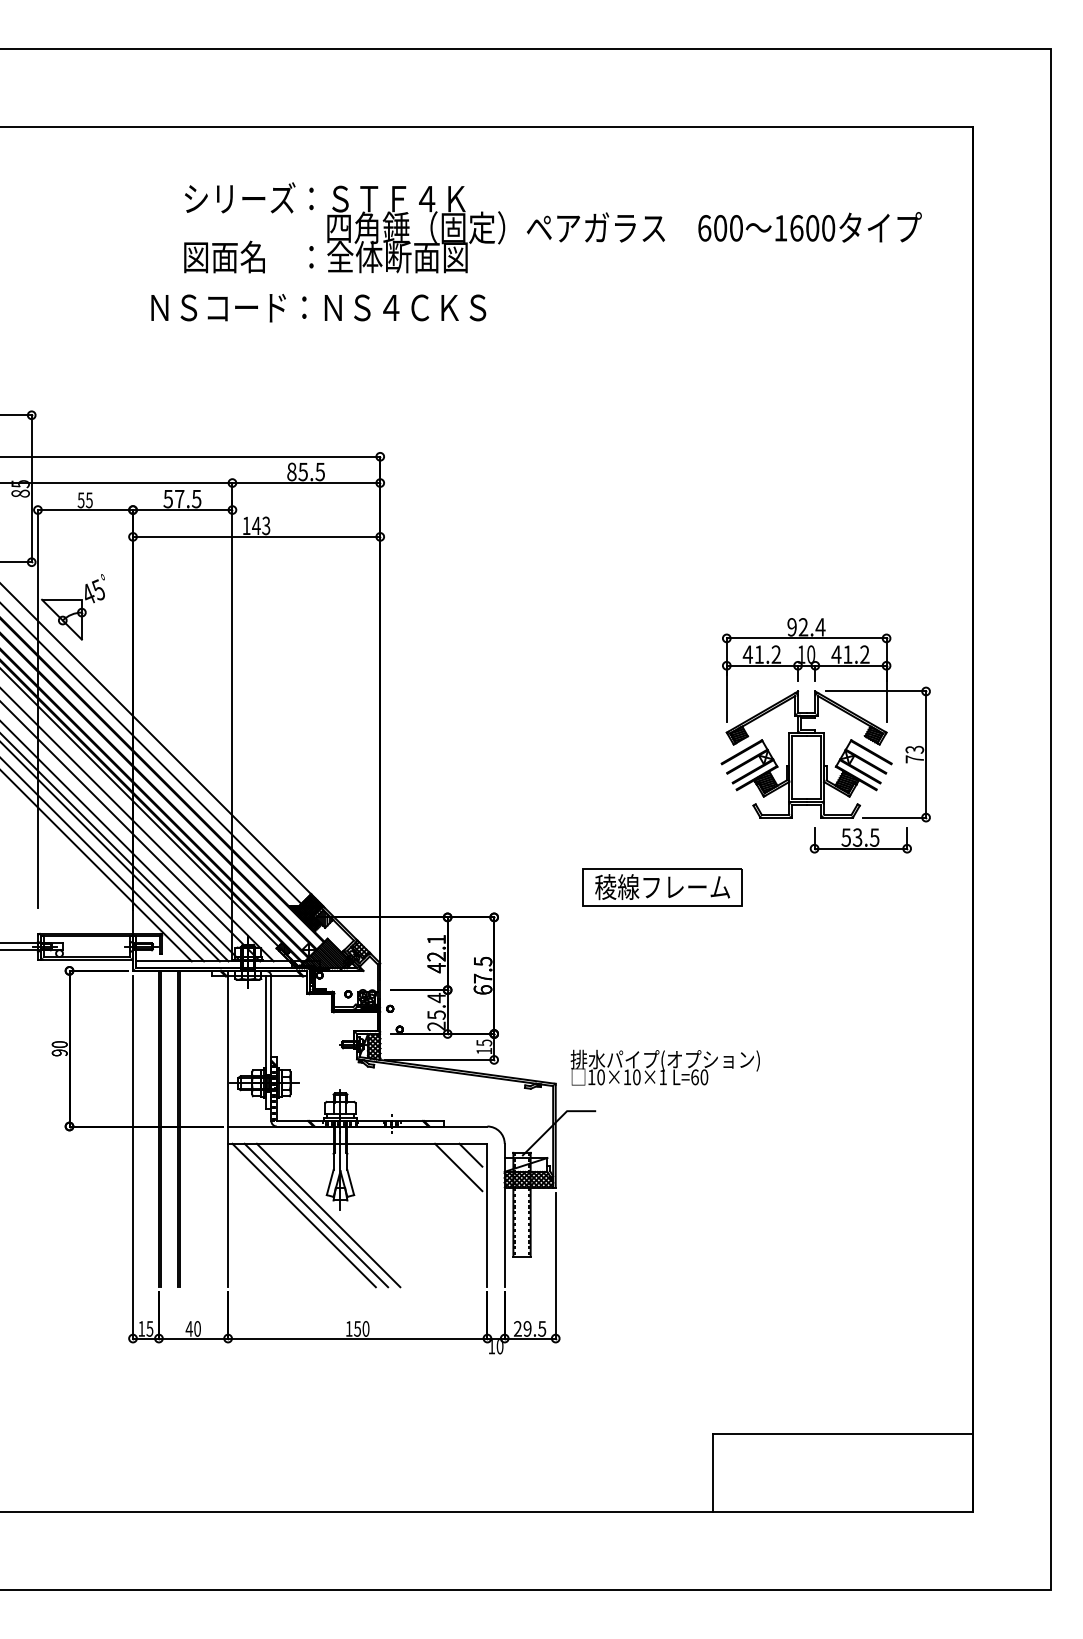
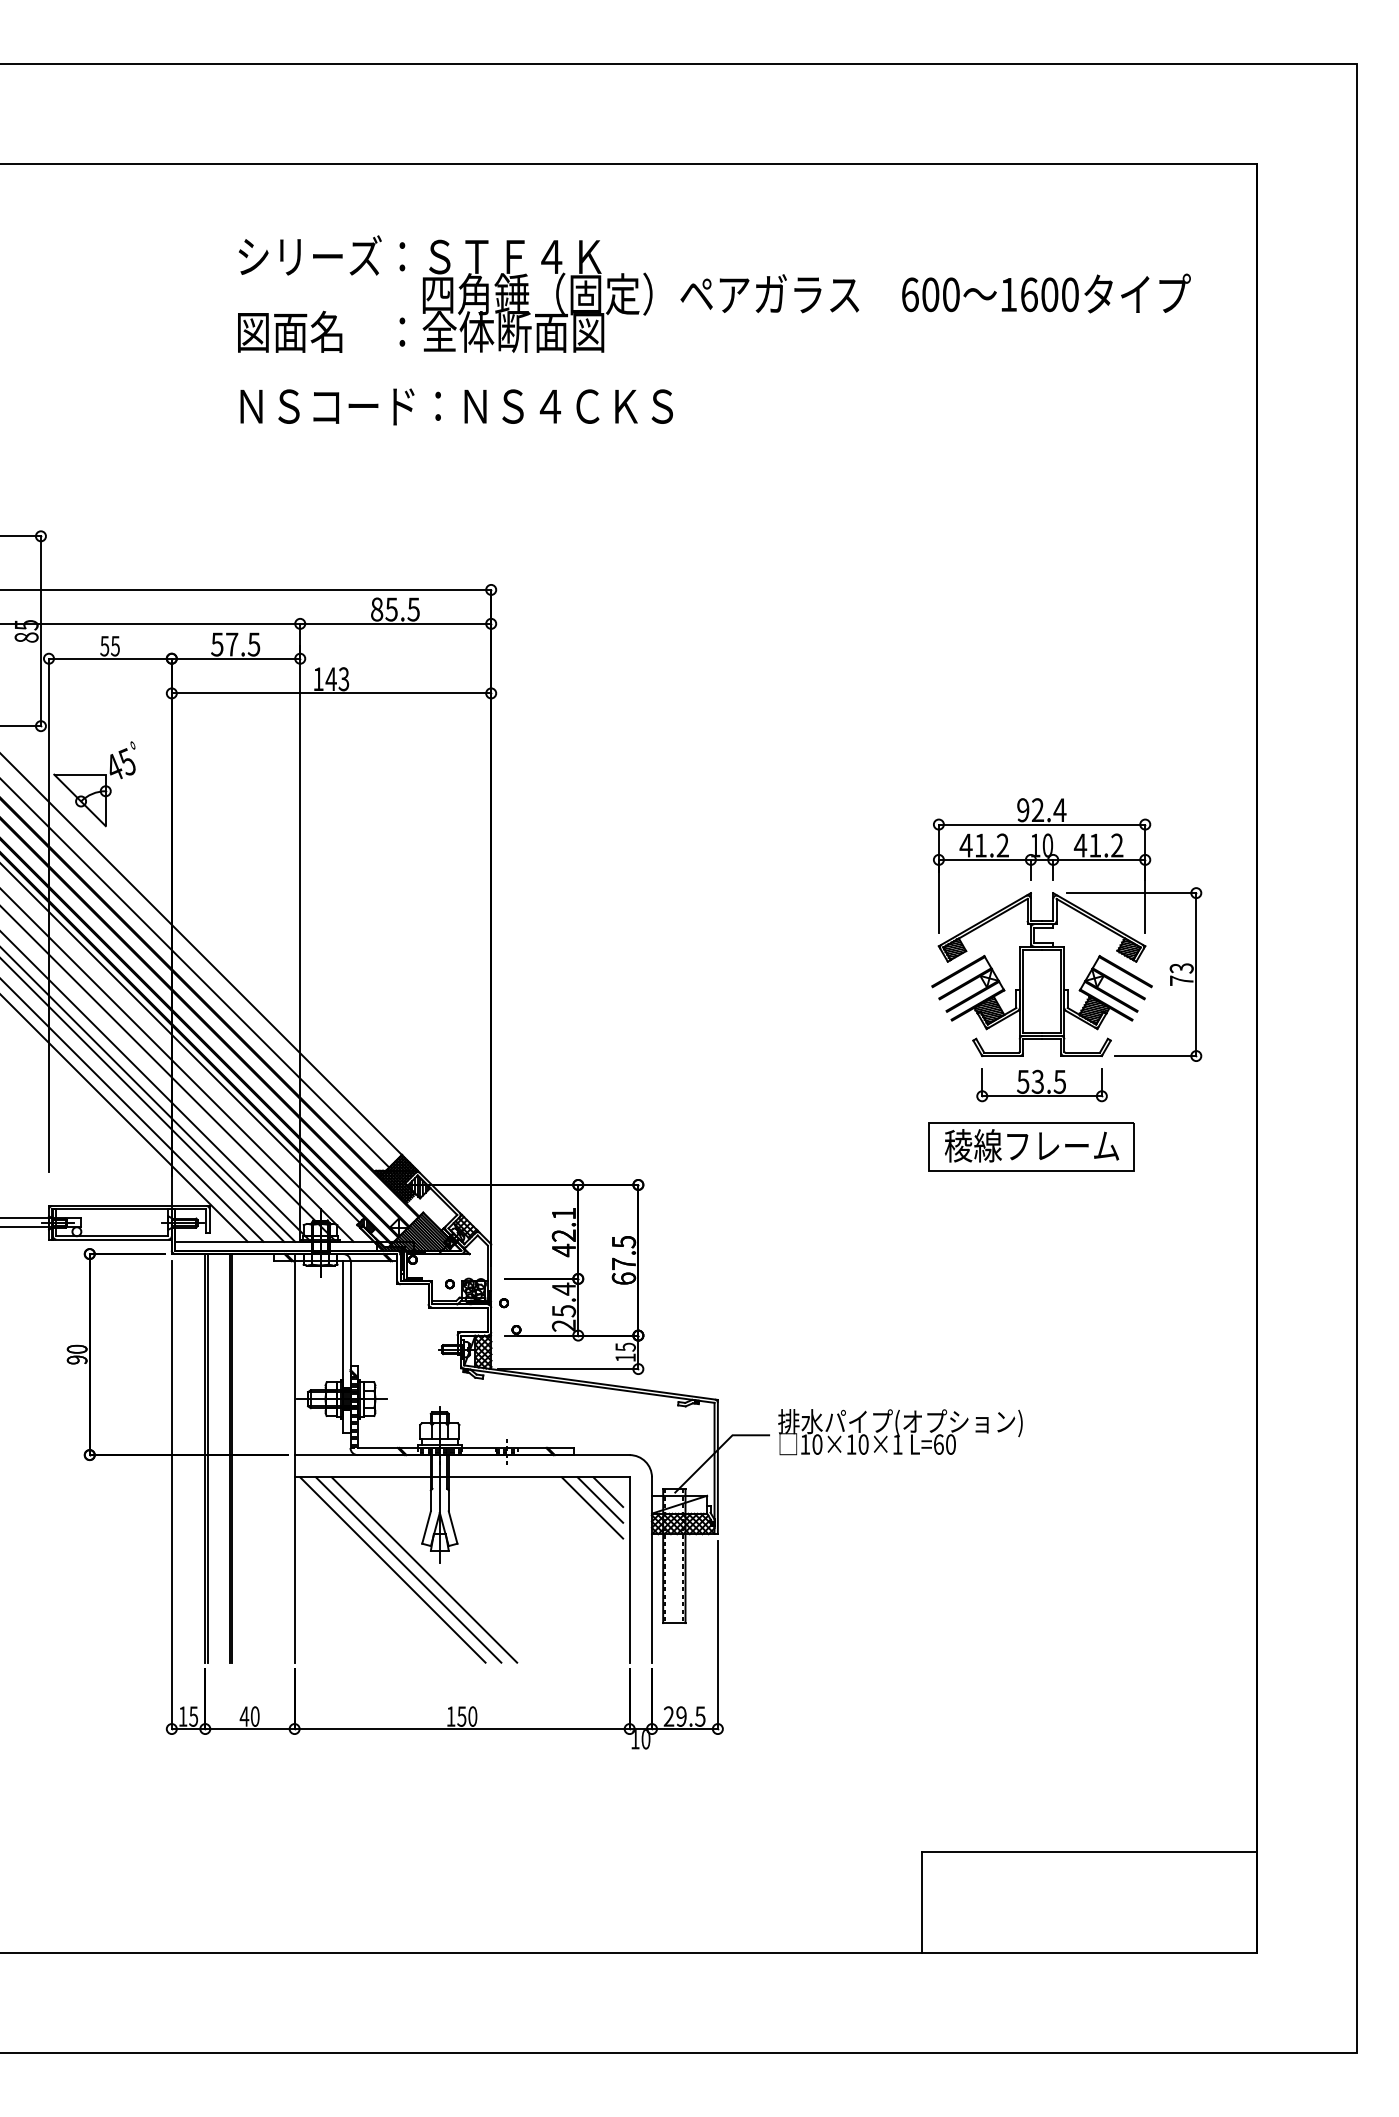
text: (318, 307) -> (456, 406), moved
part: (860, 840) -> (1041, 1085), moved
part: (662, 887) -> (1031, 1146), moved
text: (665, 1067) -> (900, 1432), moved
line: (464, 1160) -> (600, 1499), added

